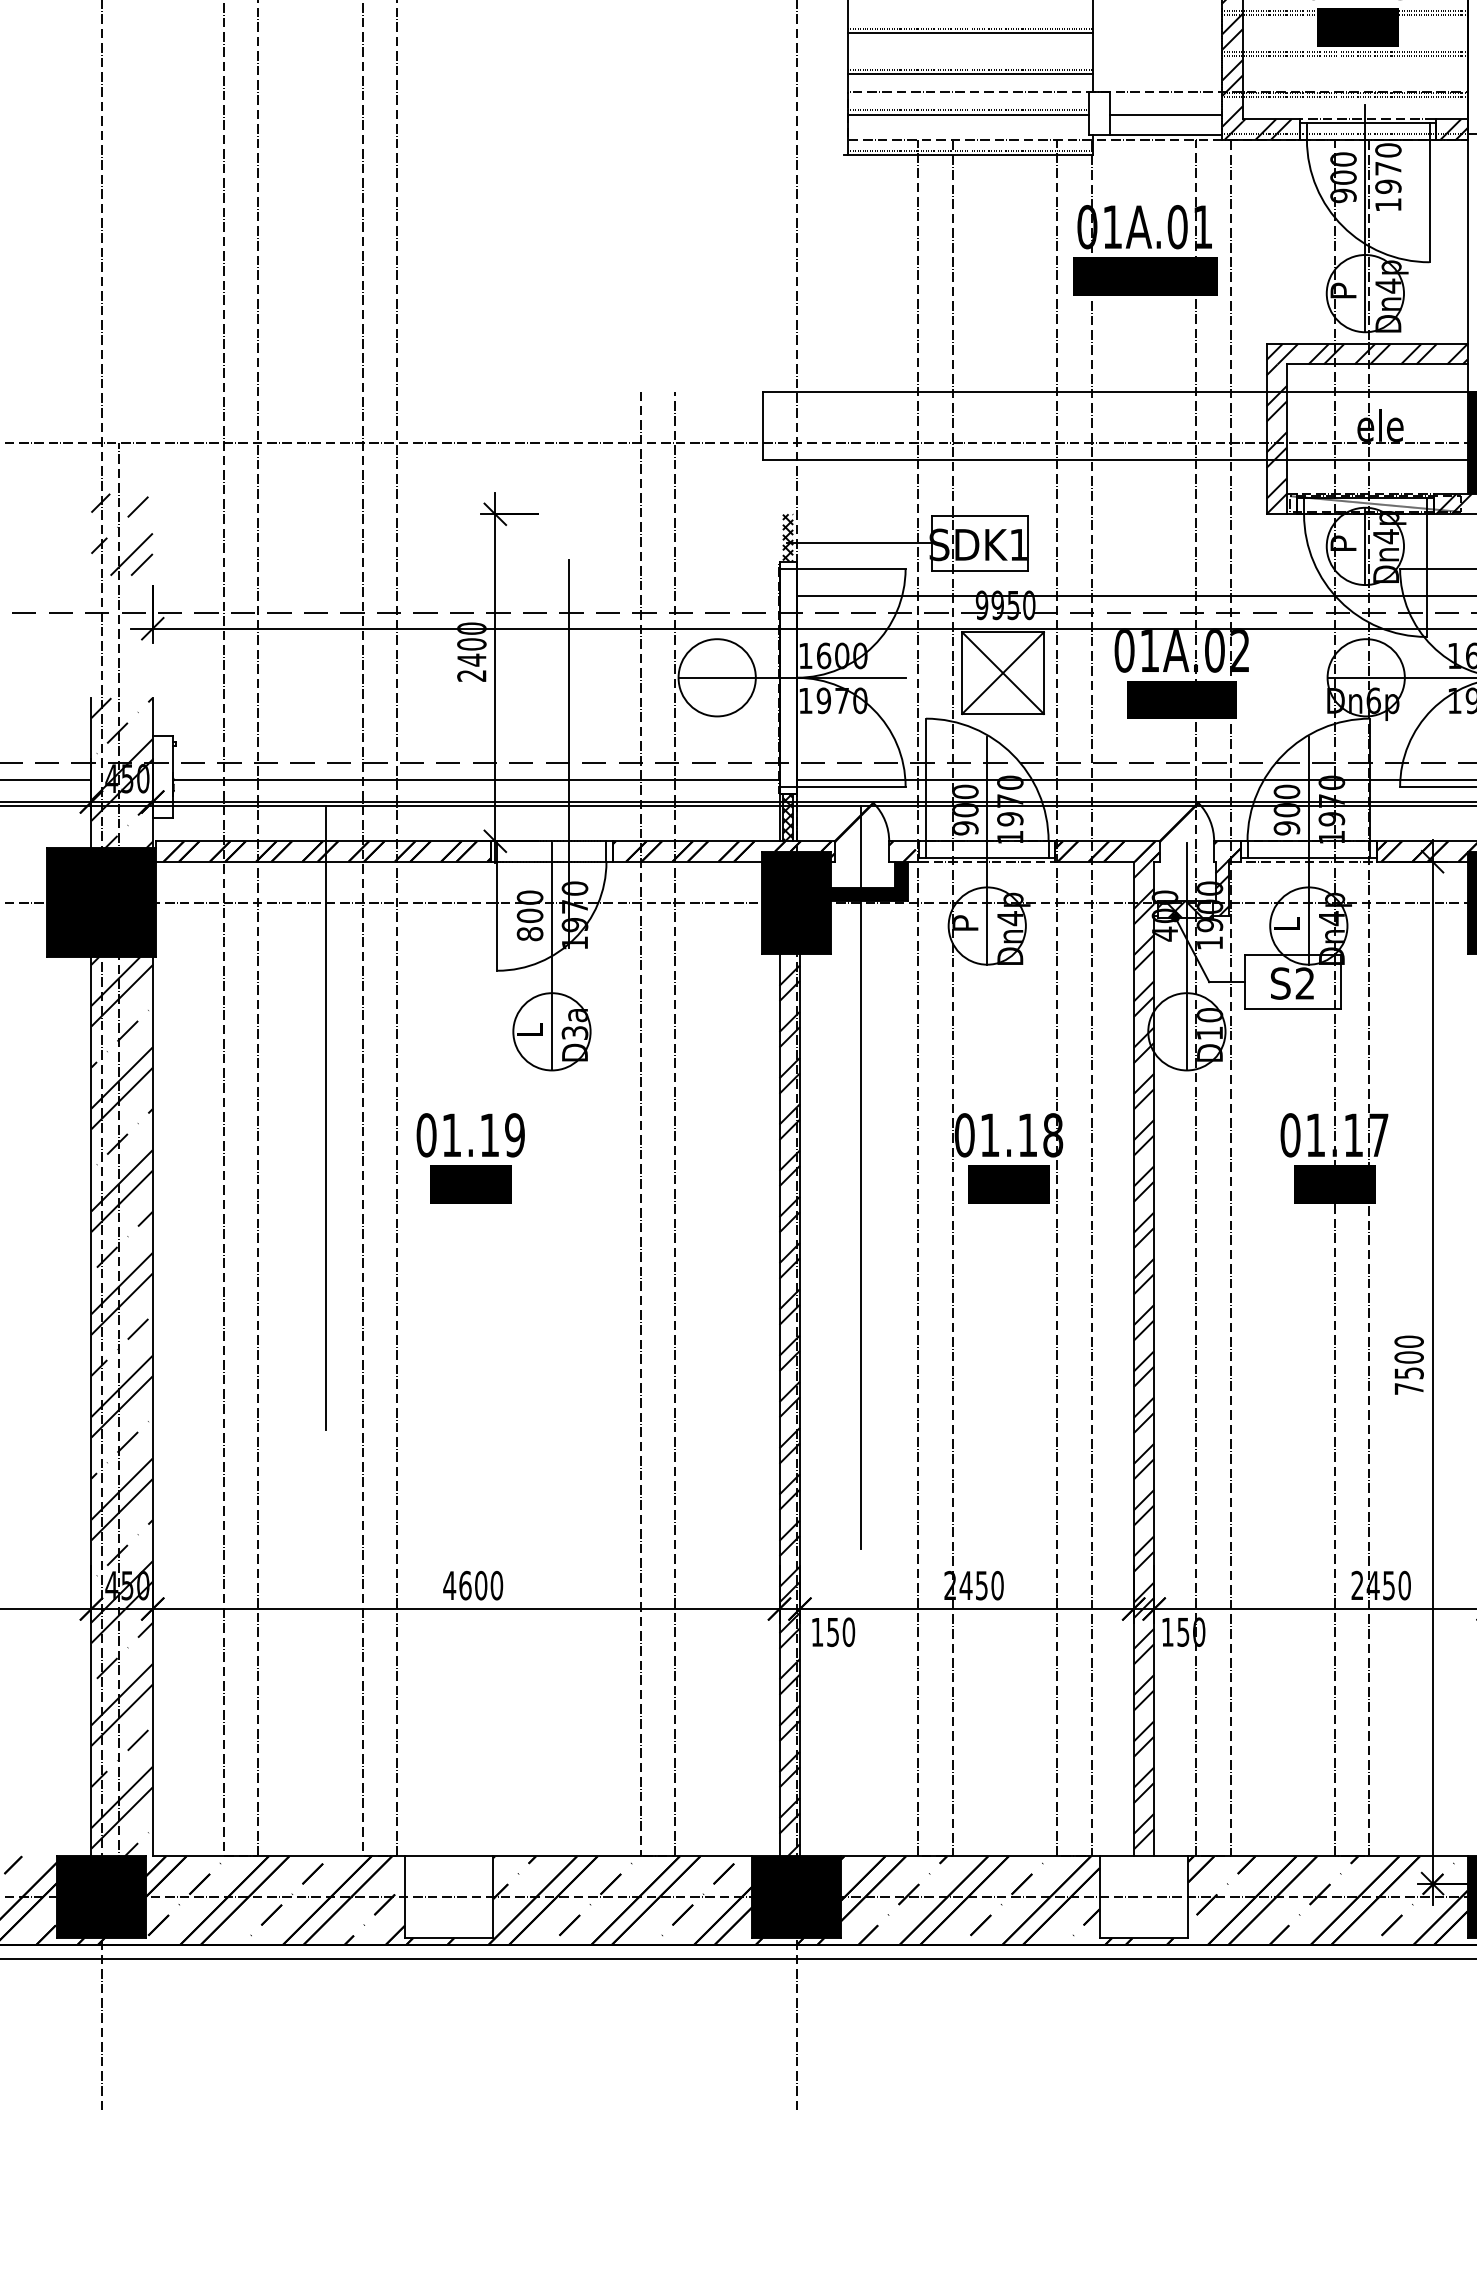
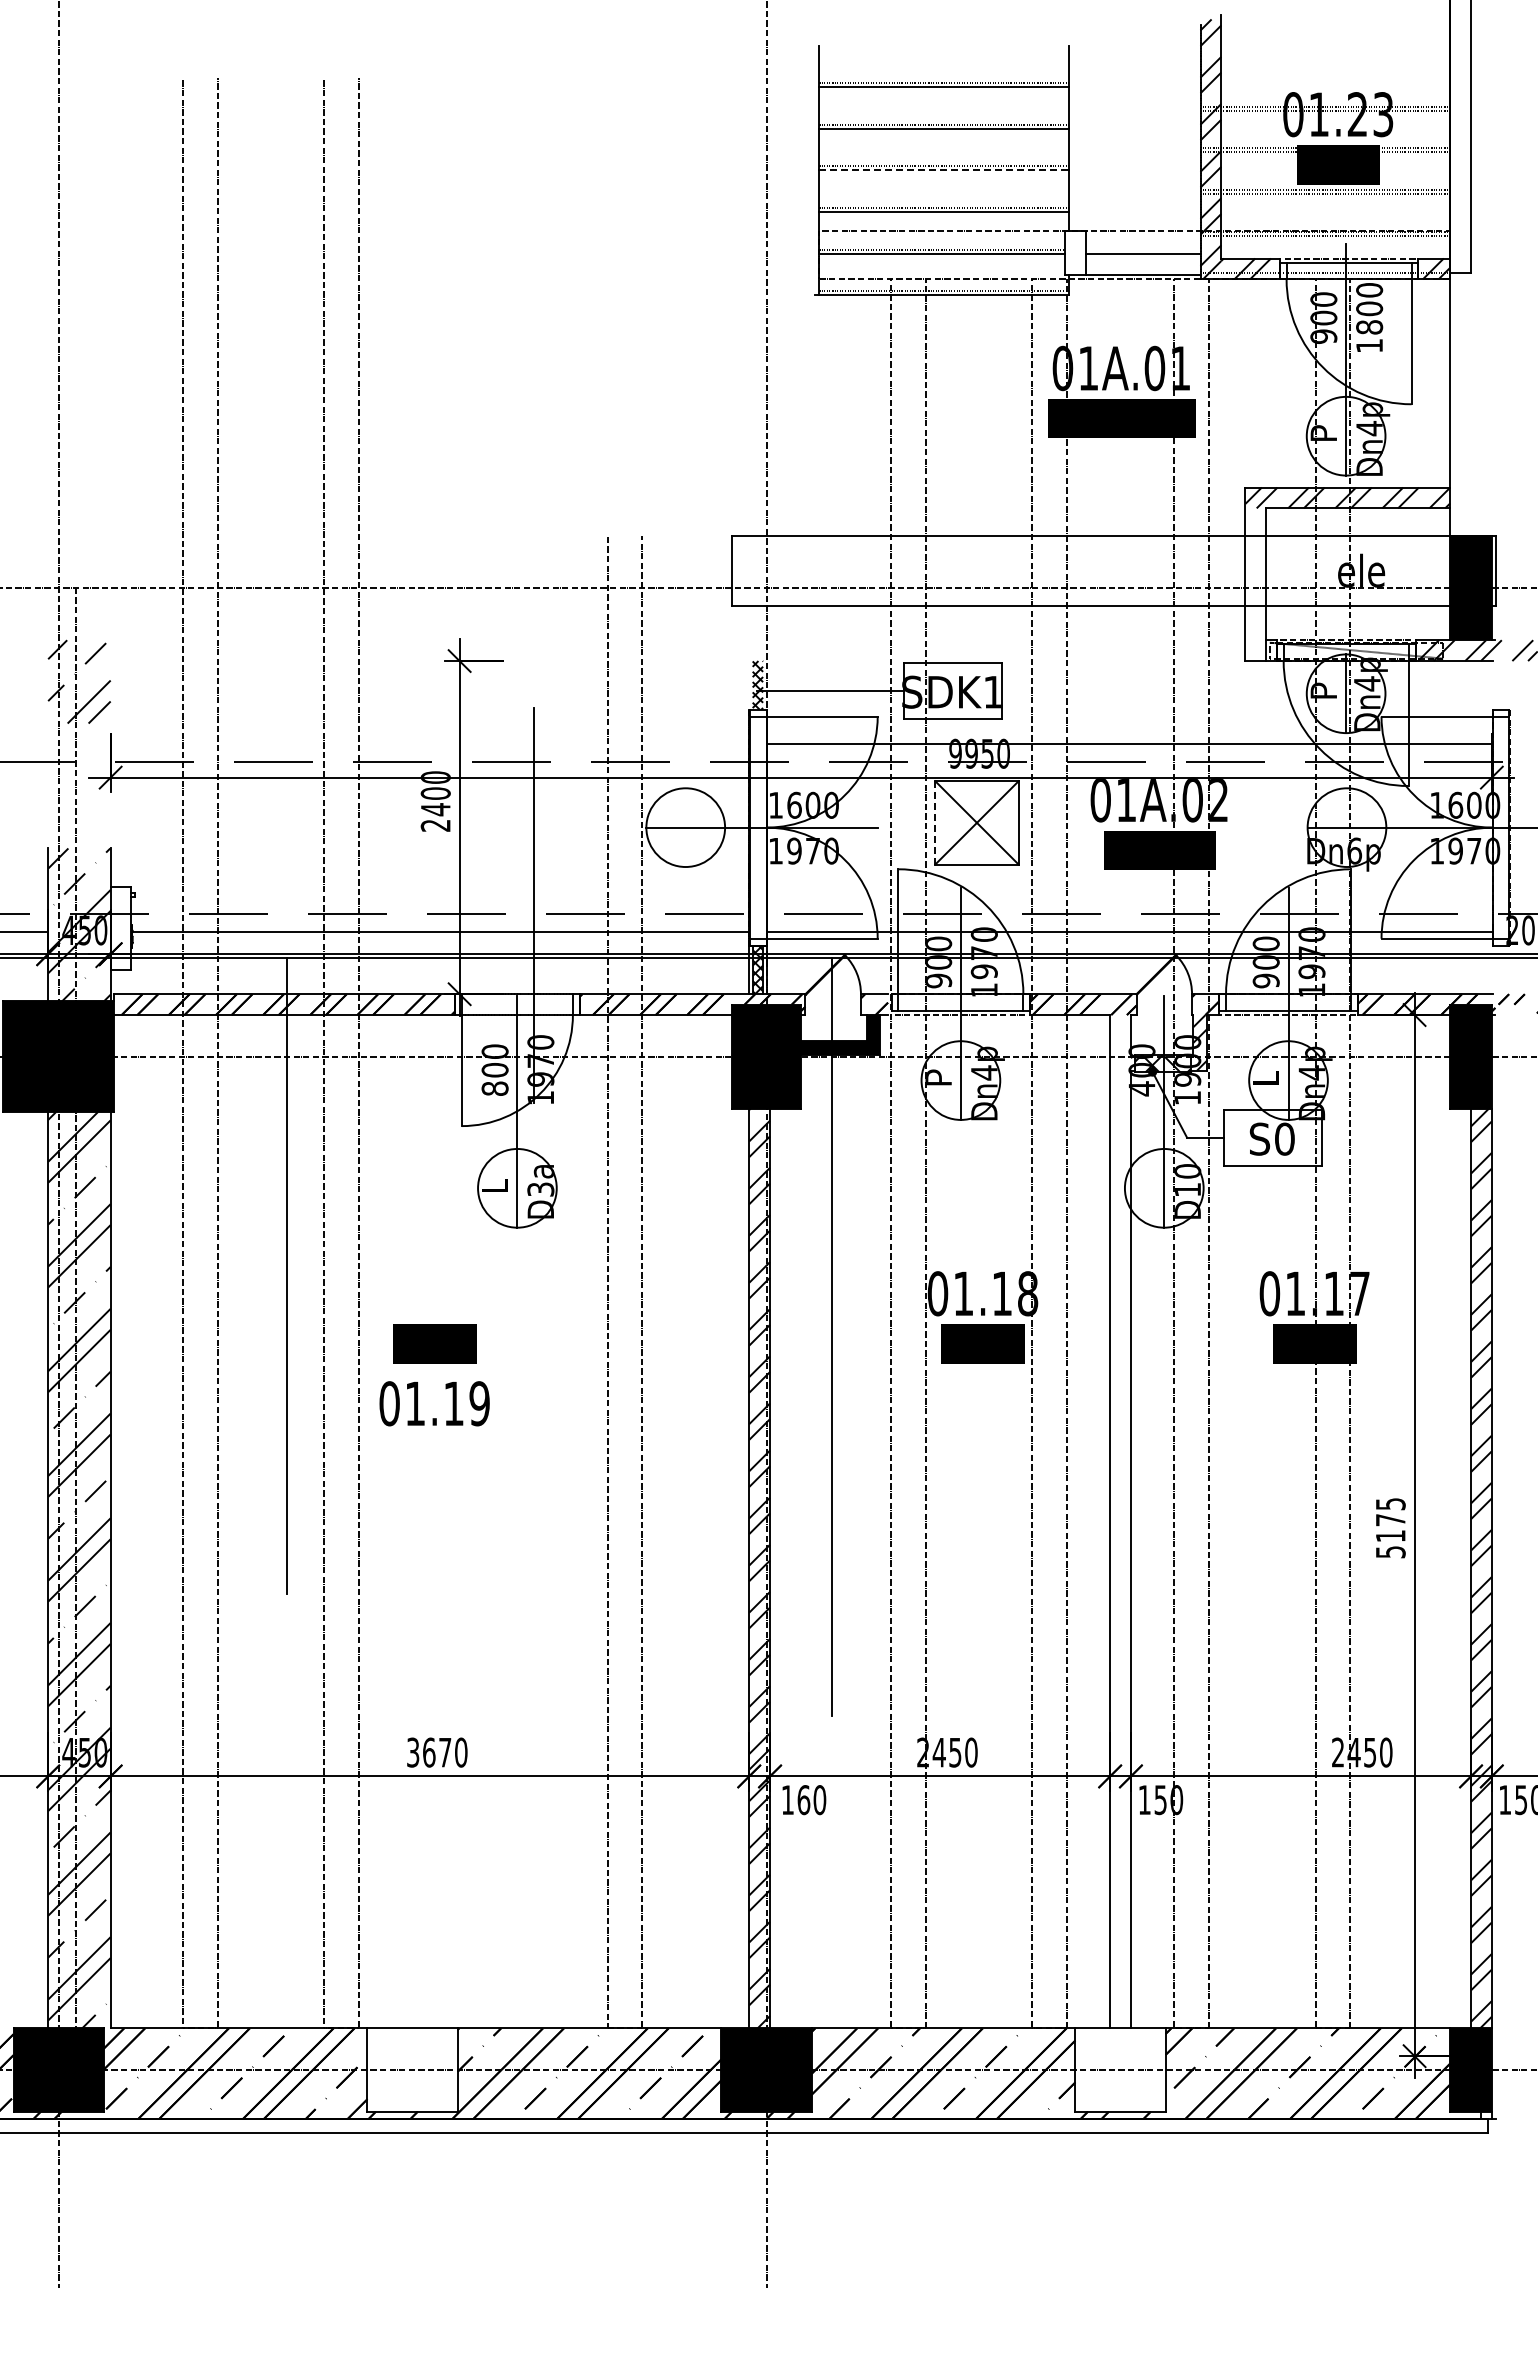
line: (970, 32) -> (943, 170), solid -> dashed
text: (1388, 177) -> (1369, 317), 1970 -> 1800
hatch: (1276, 439) -> (1255, 584), removed
line: (962, 672) -> (935, 822), solid -> dashed
text: (1304, 982) -> (1284, 1138), S2 -> S0
text: (470, 1135) -> (434, 1403), moved
hatch: (1143, 1355) -> (1120, 1518), removed
text: (1408, 1364) -> (1390, 1527), 7500 -> 5175
text: (464, 1585) -> (428, 1752), 4600 -> 3670
text: (832, 1632) -> (803, 1800), 150 -> 160

